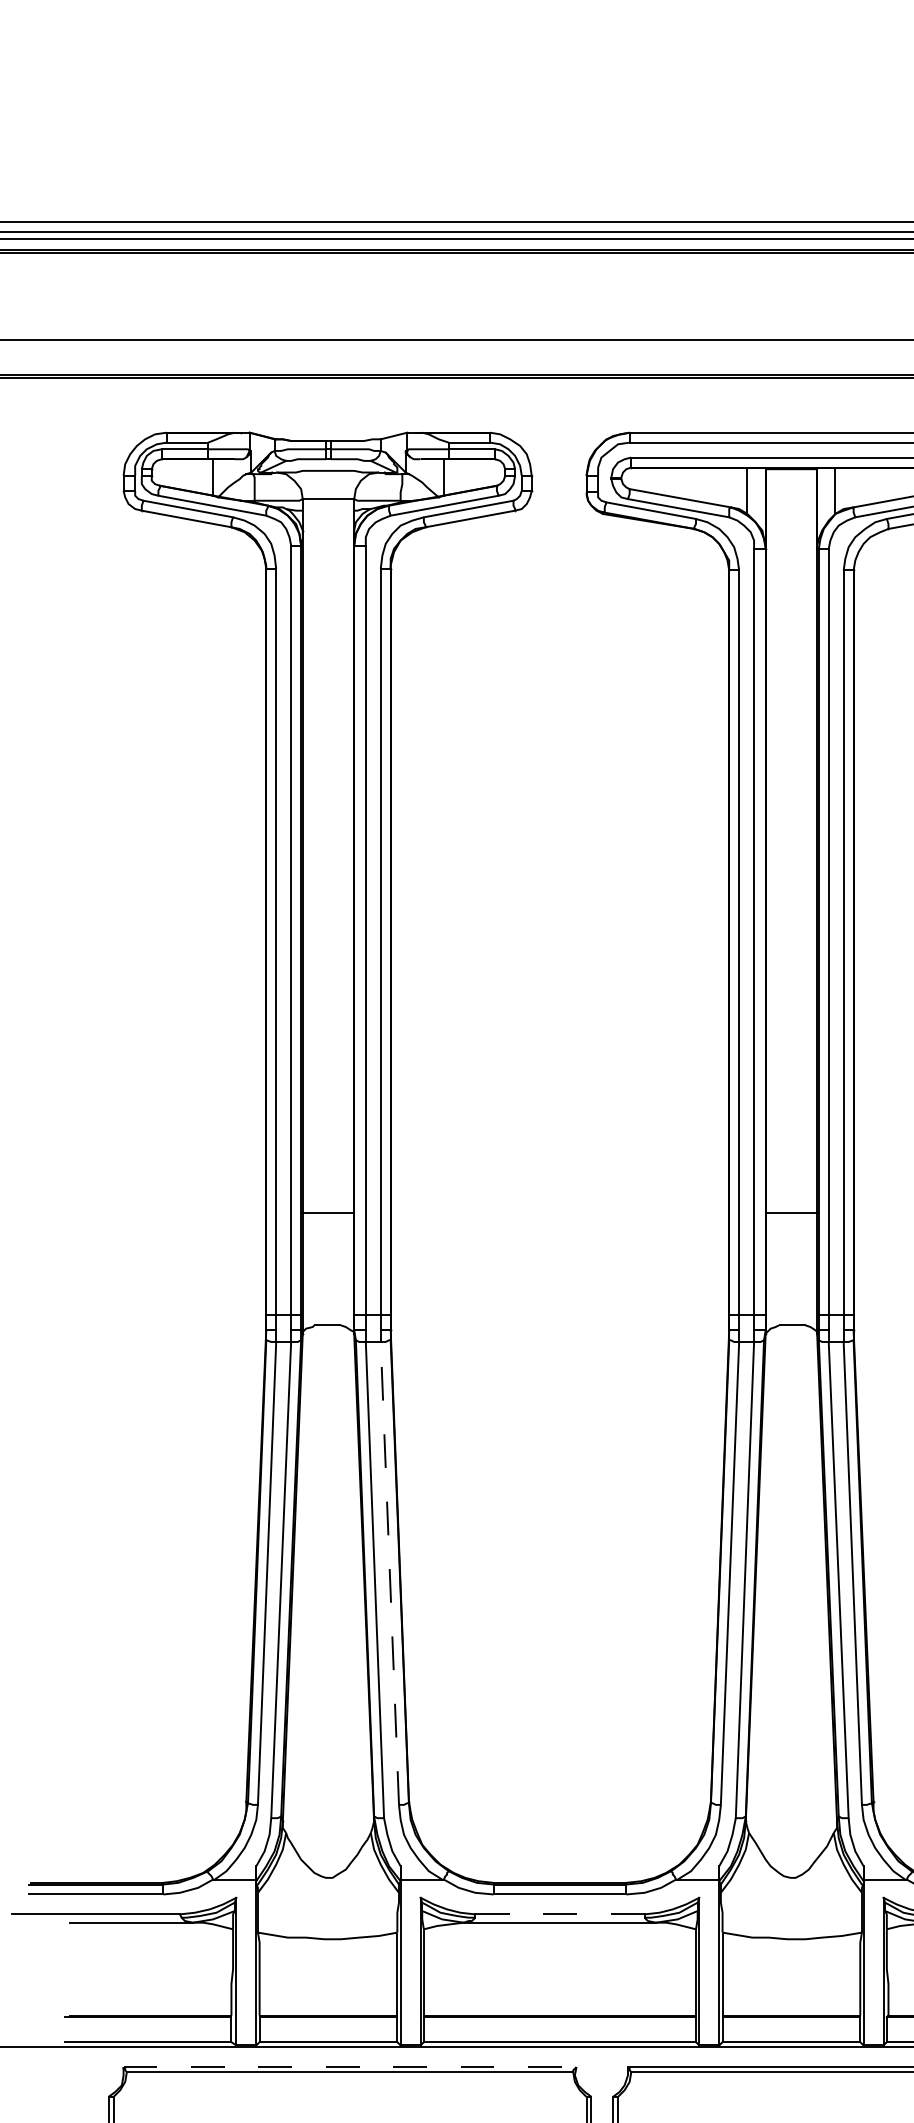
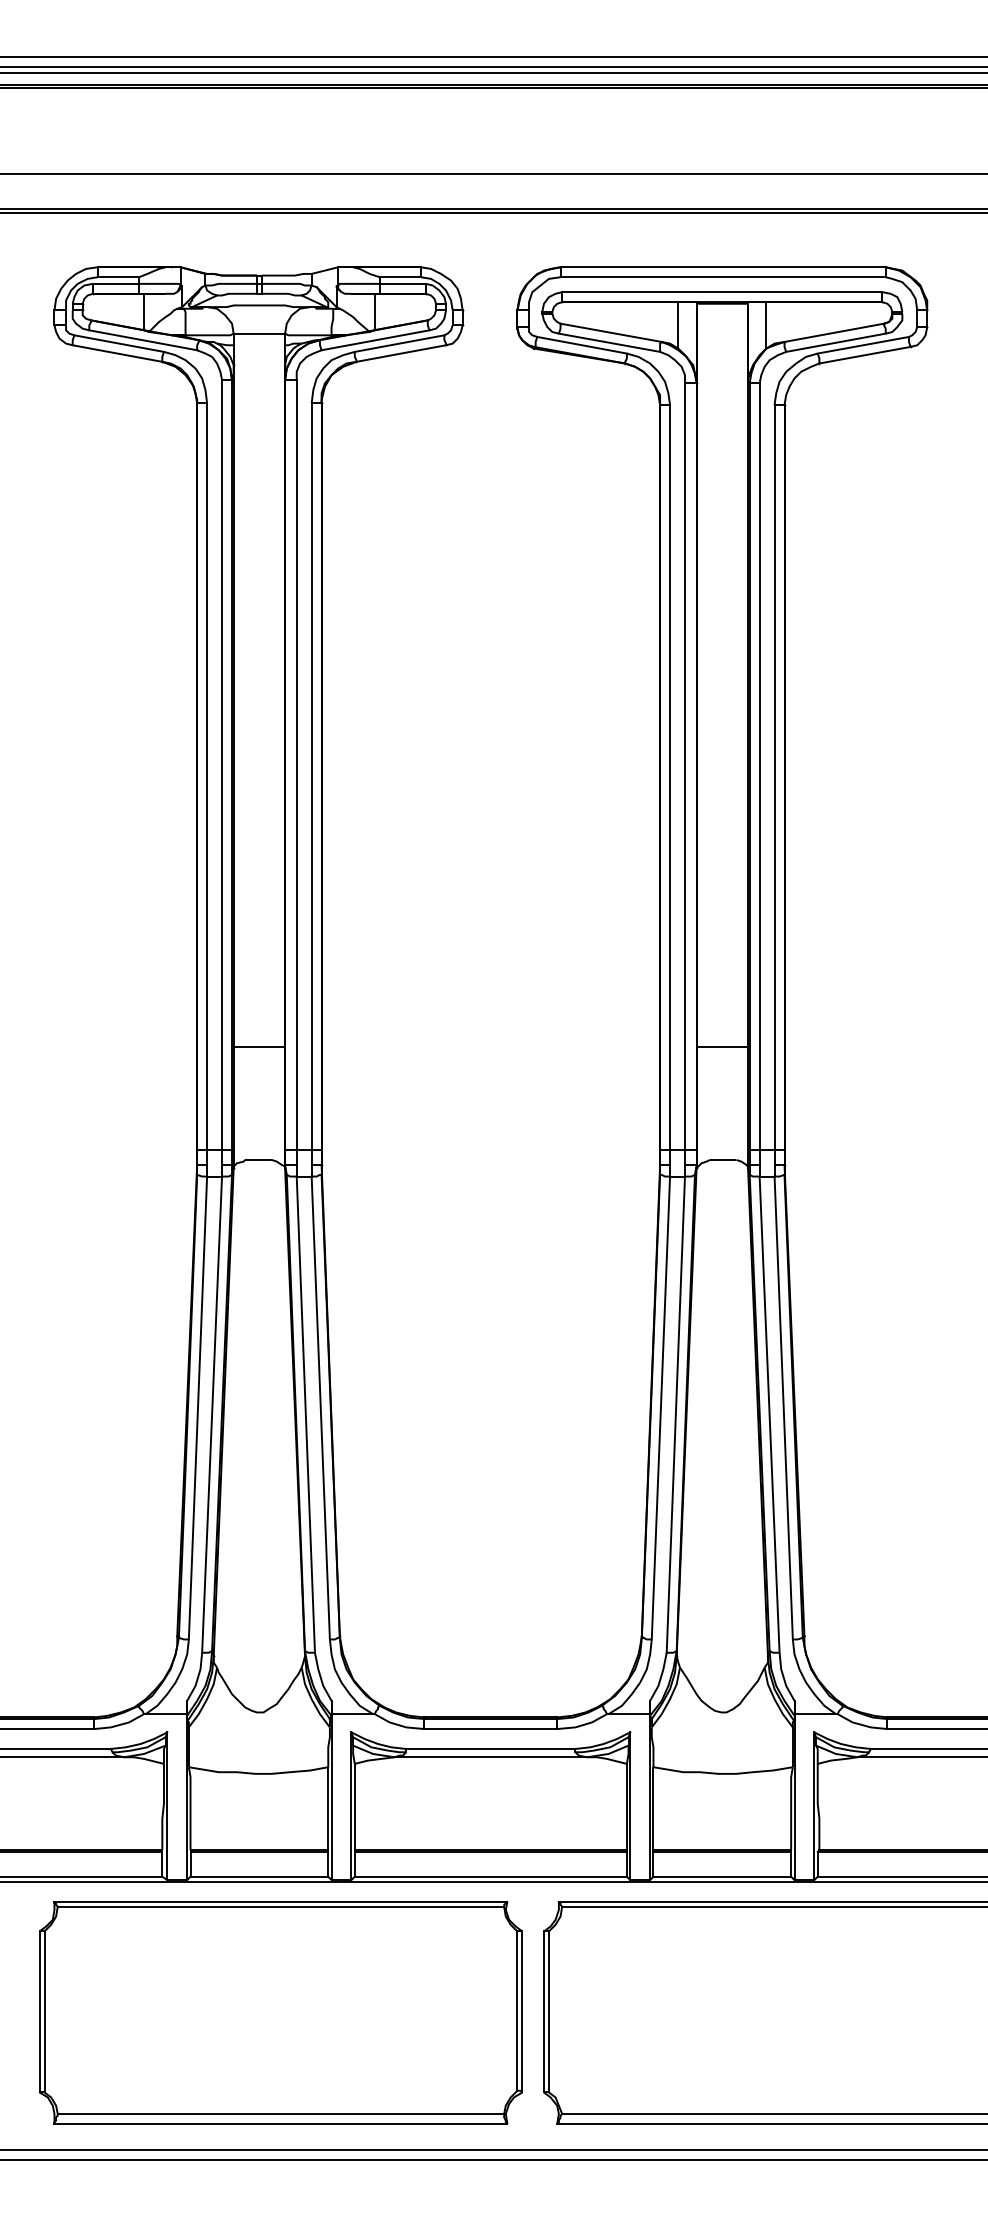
line: (389, 1573) -> (320, 1408), dashed -> solid
line: (559, 1913) -> (490, 1748), dashed -> solid
line: (350, 2066) -> (281, 1901), dashed -> solid

